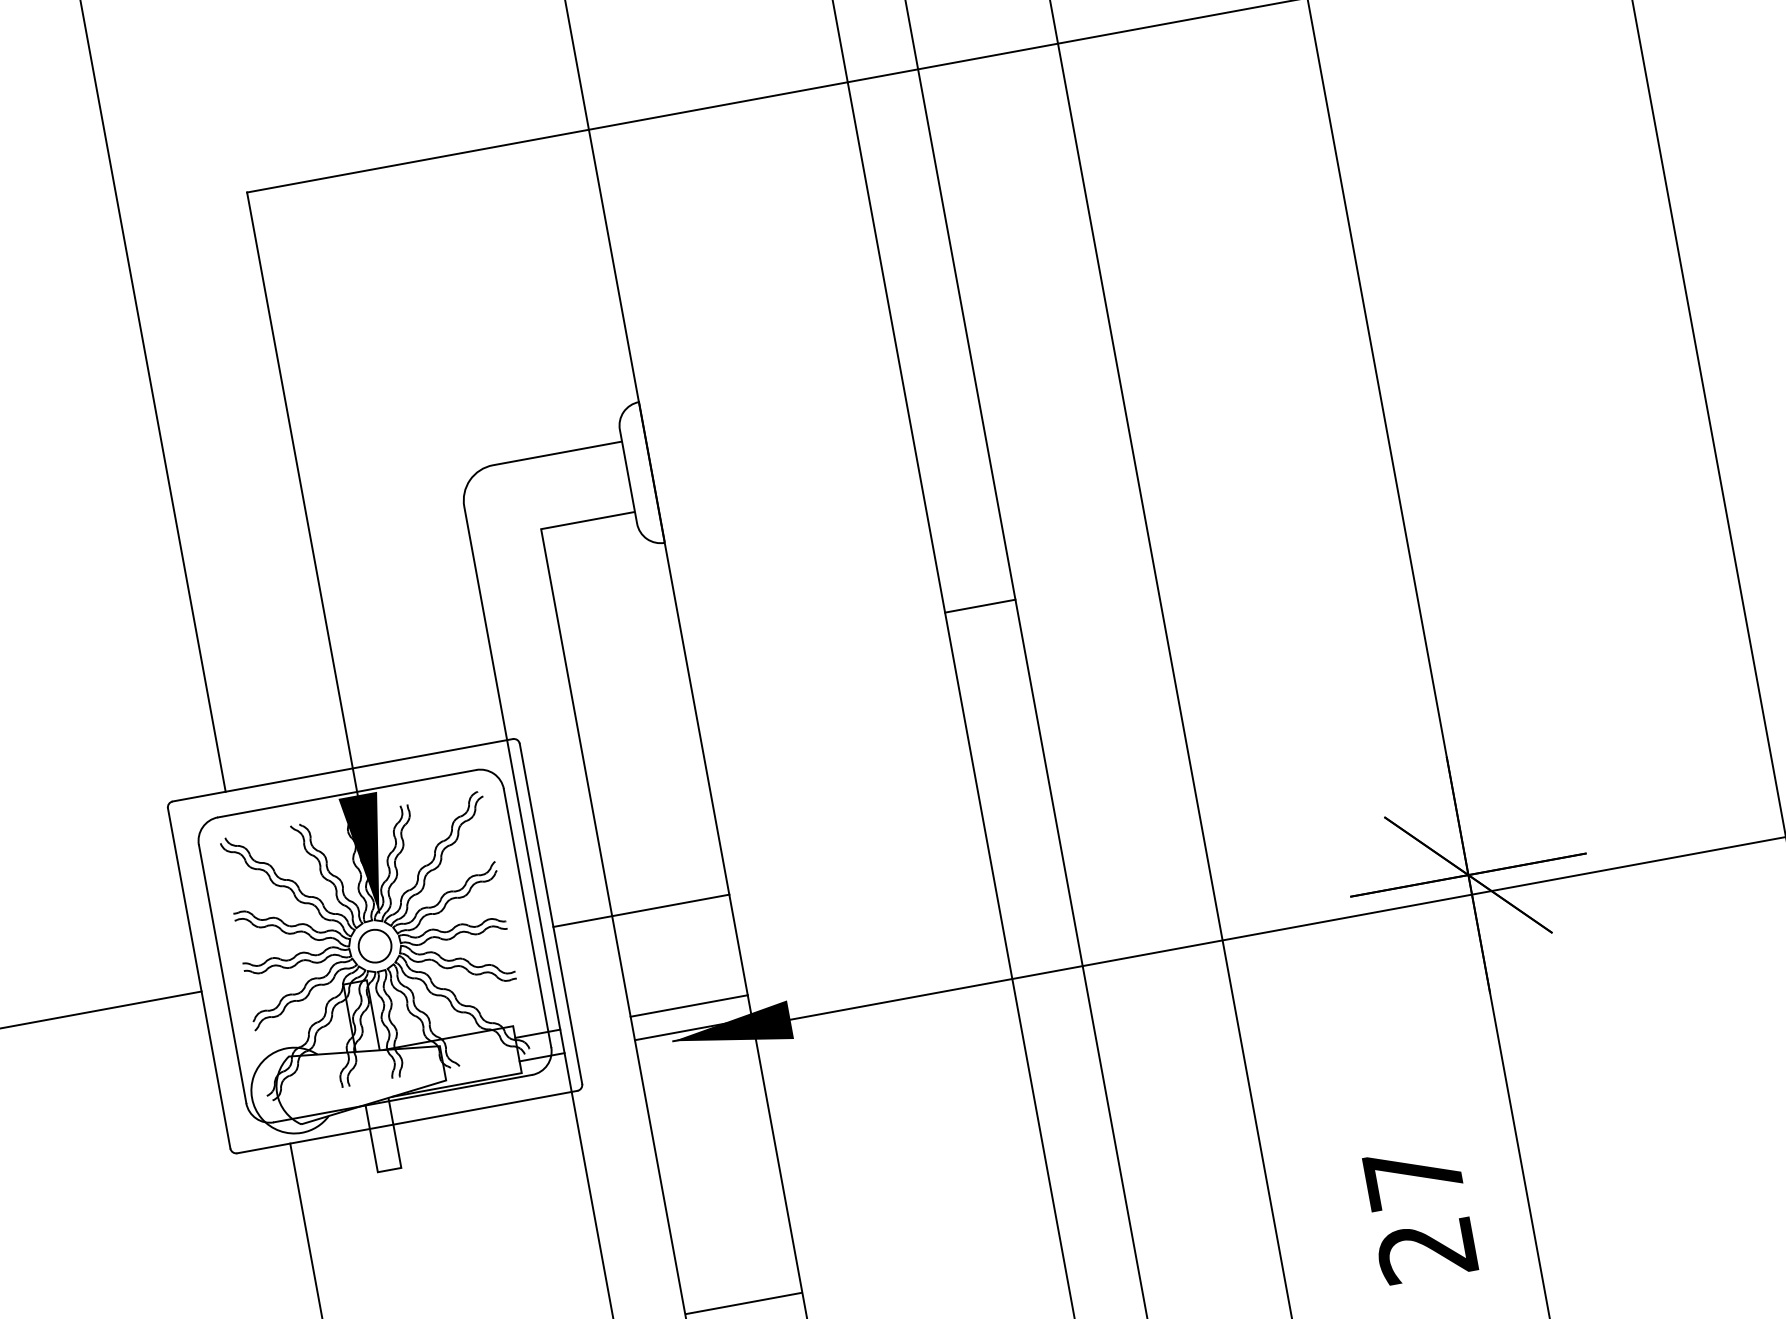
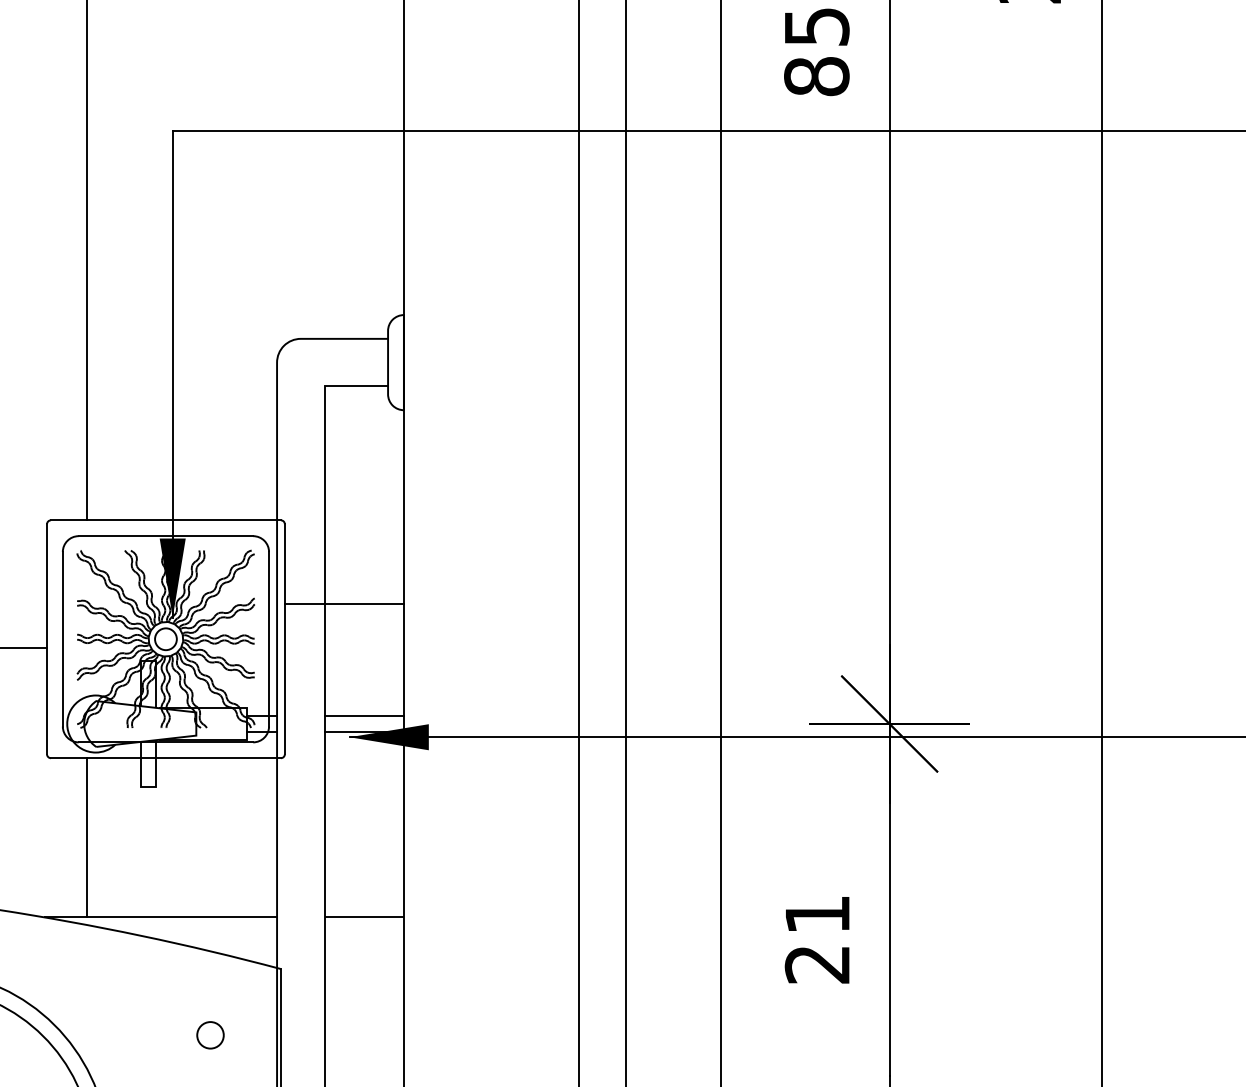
line: (980, 606) -> (602, 489), removed
line: (640, 911) -> (343, 604), moved
text: (1413, 1176) -> (817, 914), 27 -> 21

